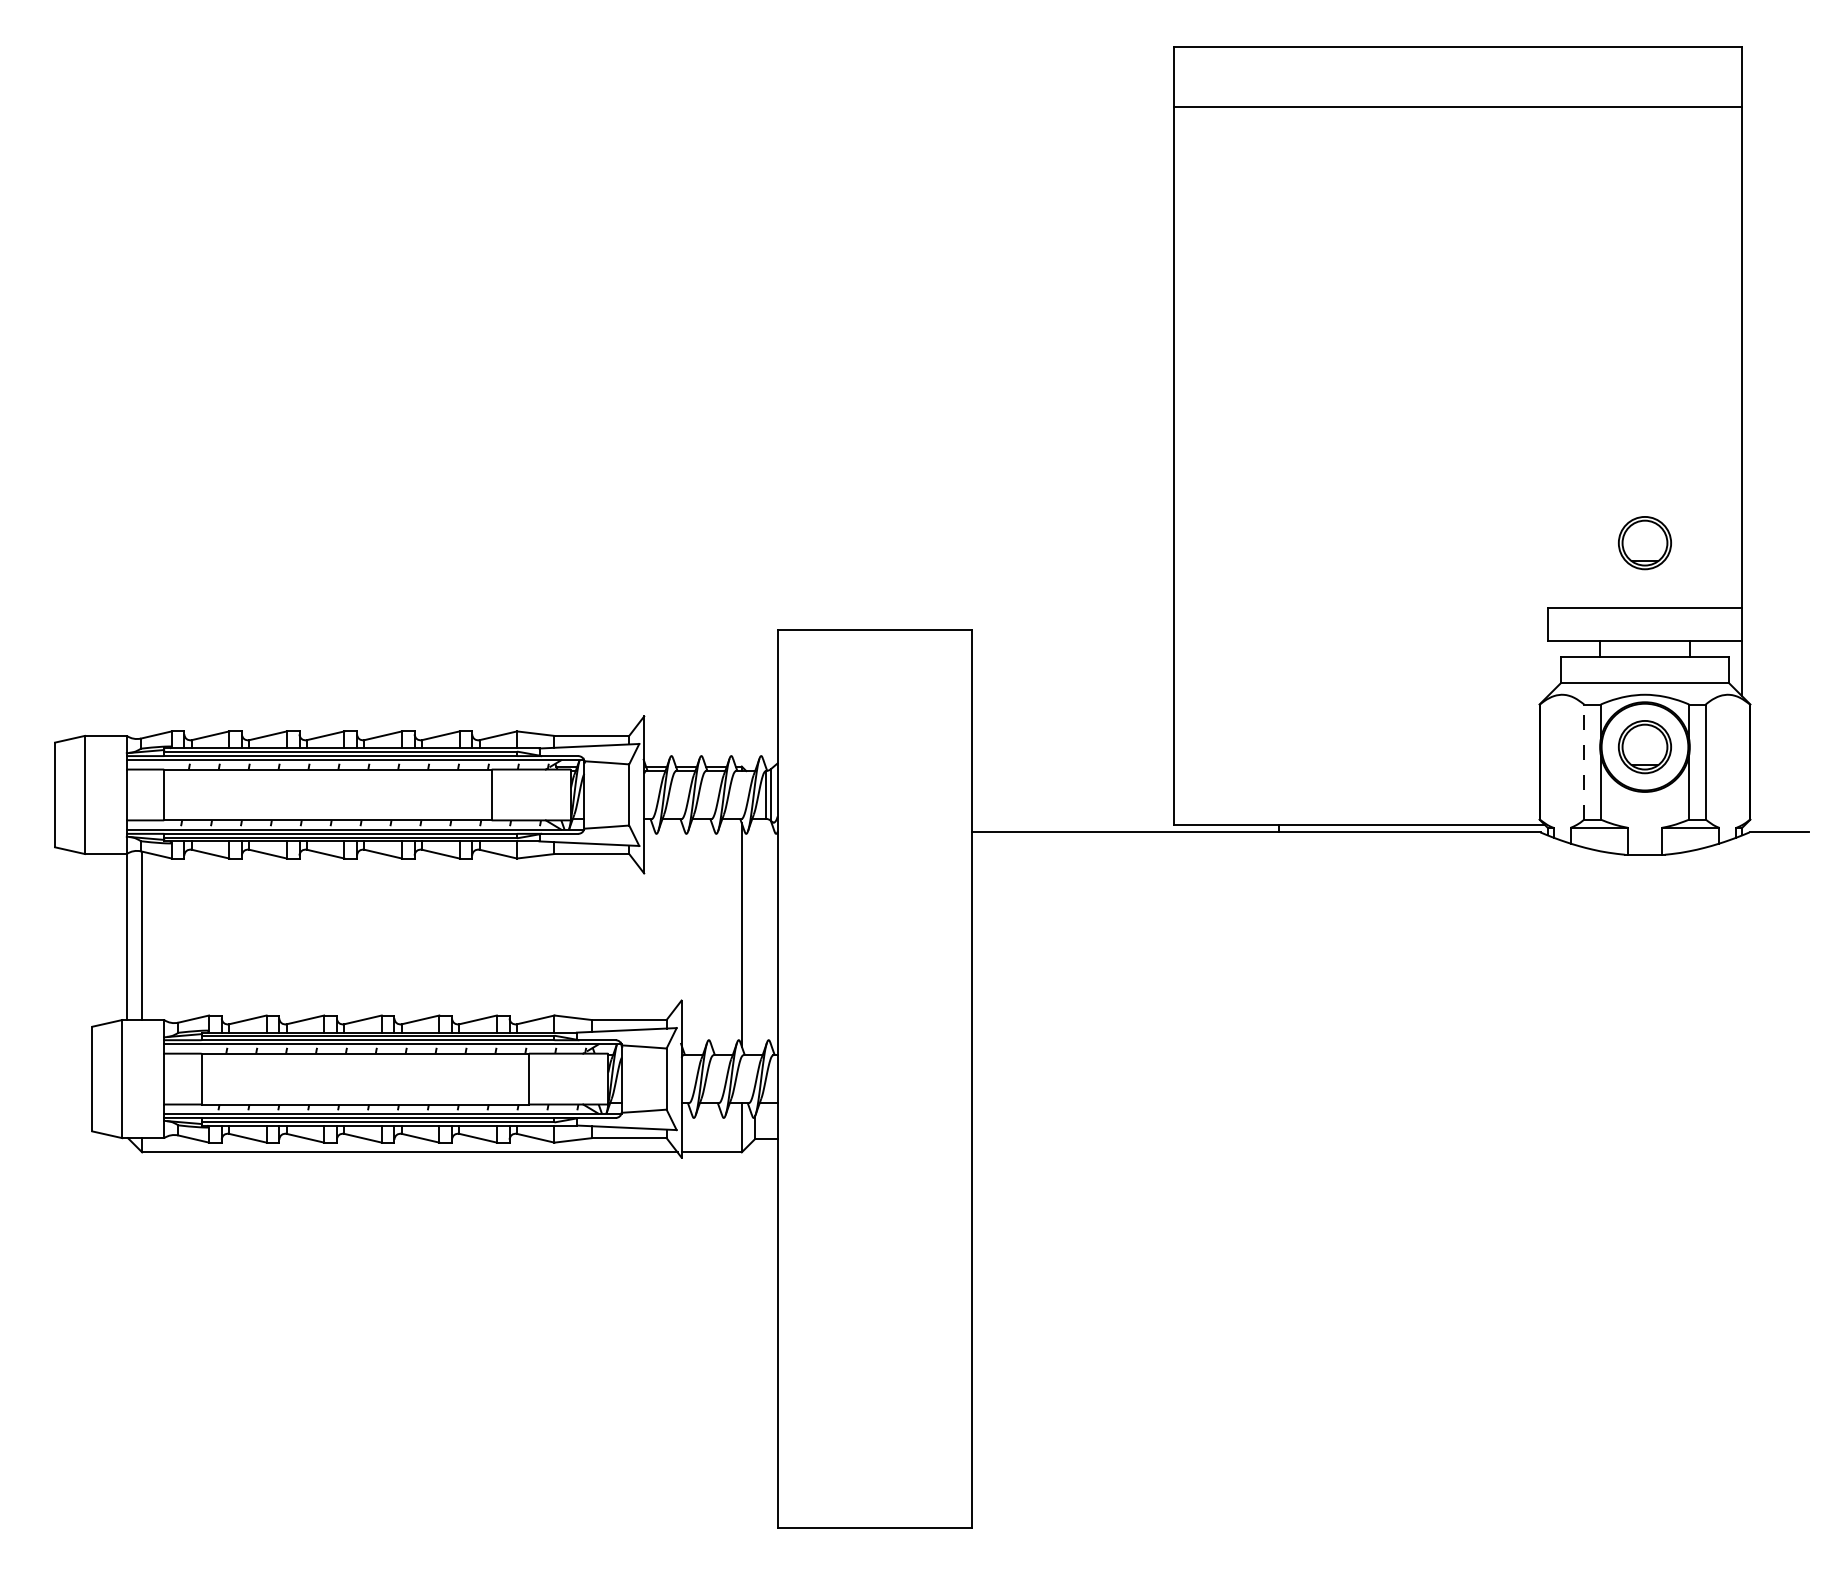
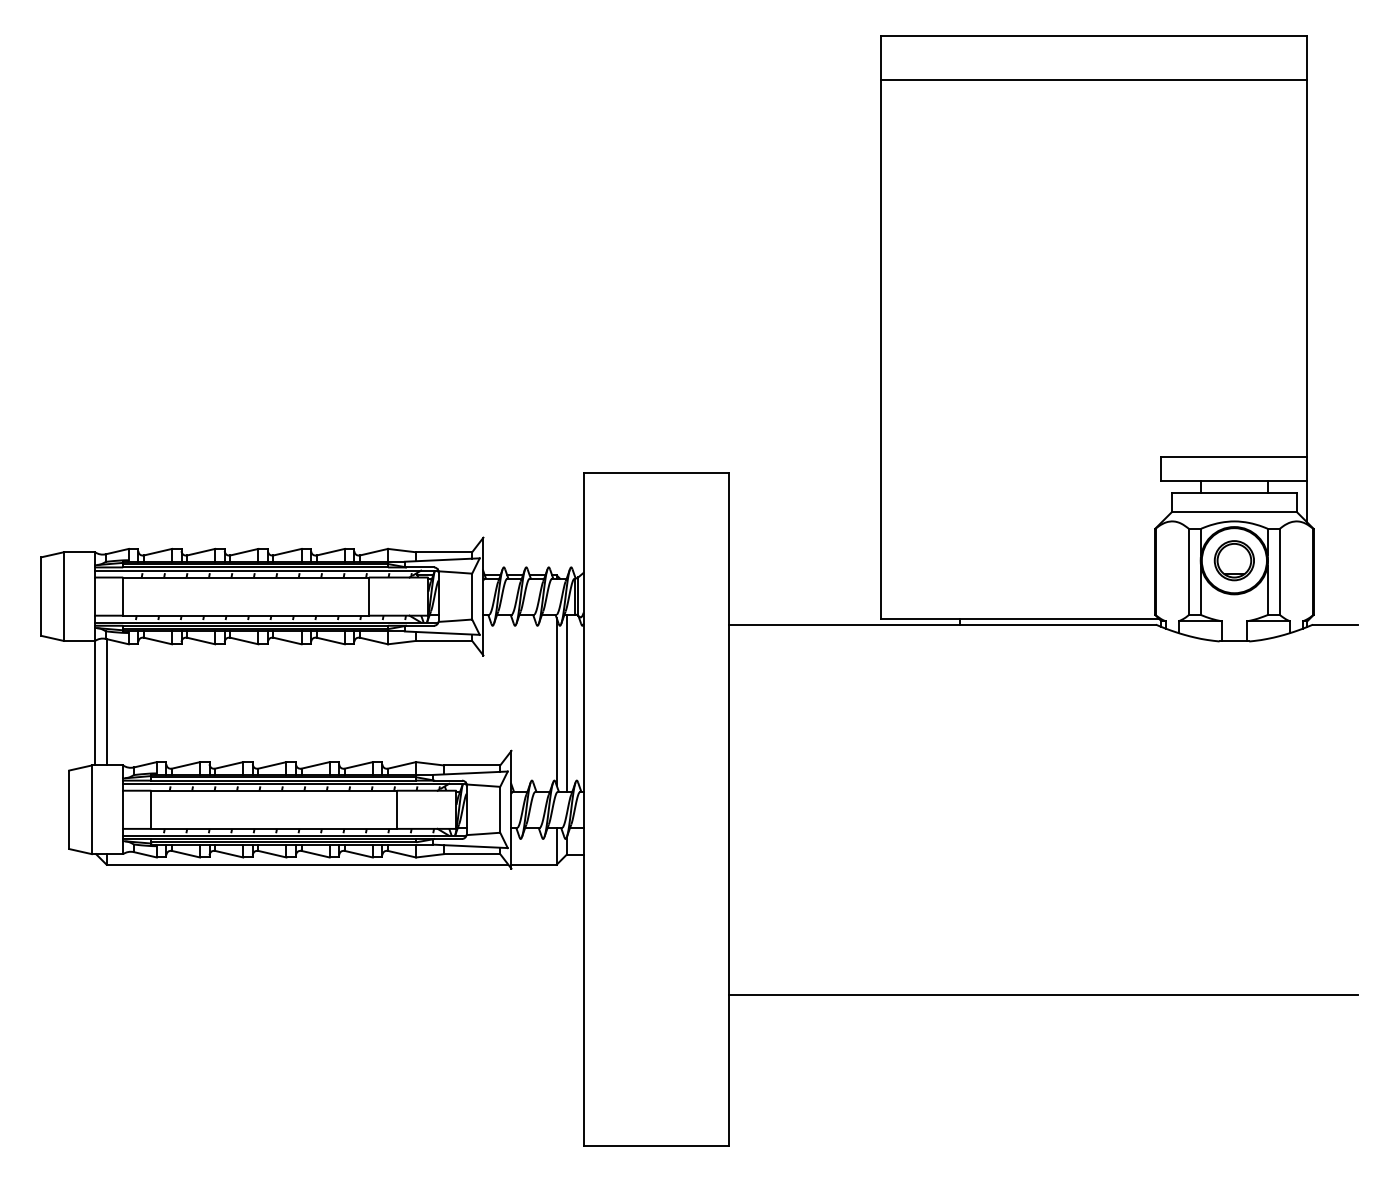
part: (1644, 543) -> (1234, 407), removed
line: (1584, 762) -> (1189, 572), dashed -> solid
line: (755, 936) -> (566, 702), added
line: (1390, 1325) -> (1043, 994), added

